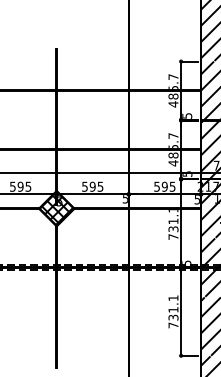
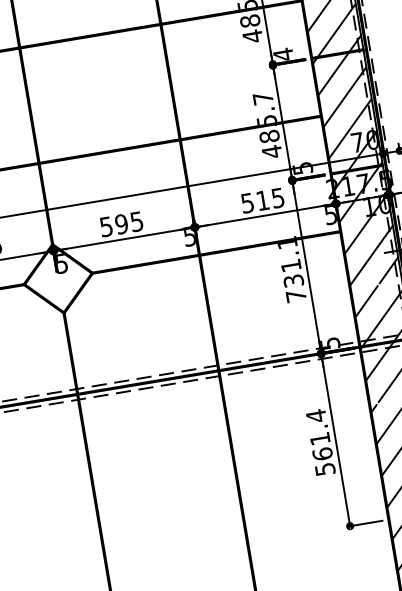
text: (187, 115) -> (283, 53), 5 -> 4
text: (164, 186) -> (262, 200), 595 -> 515
hatch: (56, 207) -> (57, 276), removed
text: (173, 311) -> (320, 442), 731.1 -> 561.4

